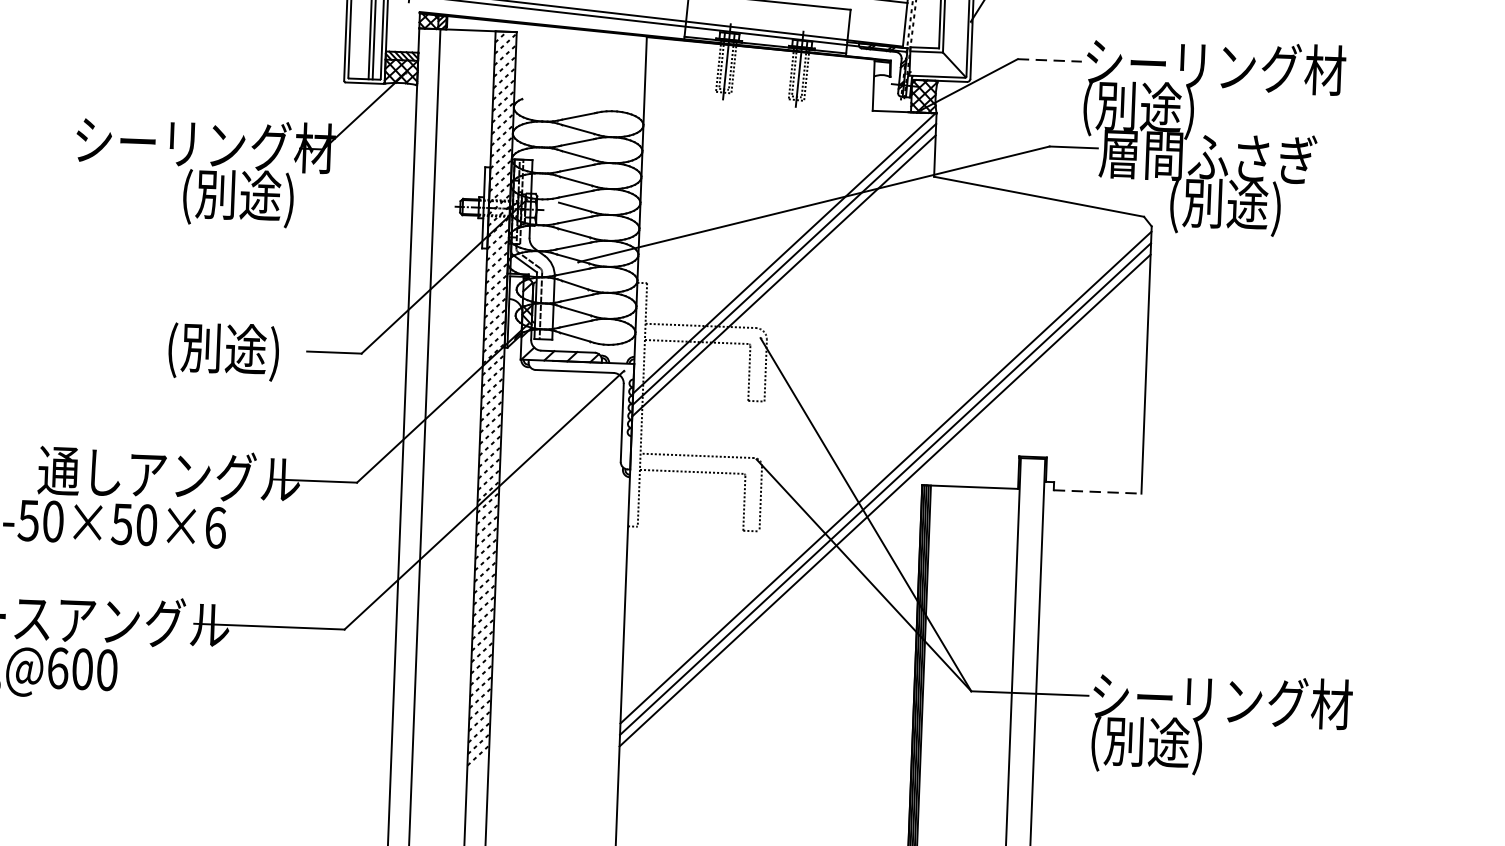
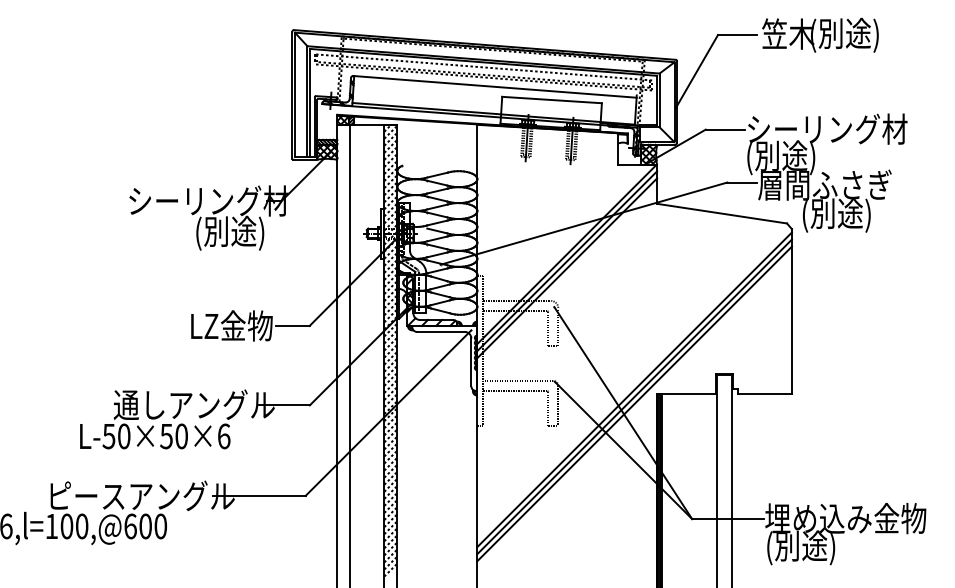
line: (1049, 60) -> (725, 129), dashed -> solid
text: (234, 351) -> (231, 327), (別途) -> LZ金物
line: (1098, 491) -> (765, 393), dashed -> solid
text: (1220, 700) -> (845, 518), シーリング材 -> 埋め込み金物

